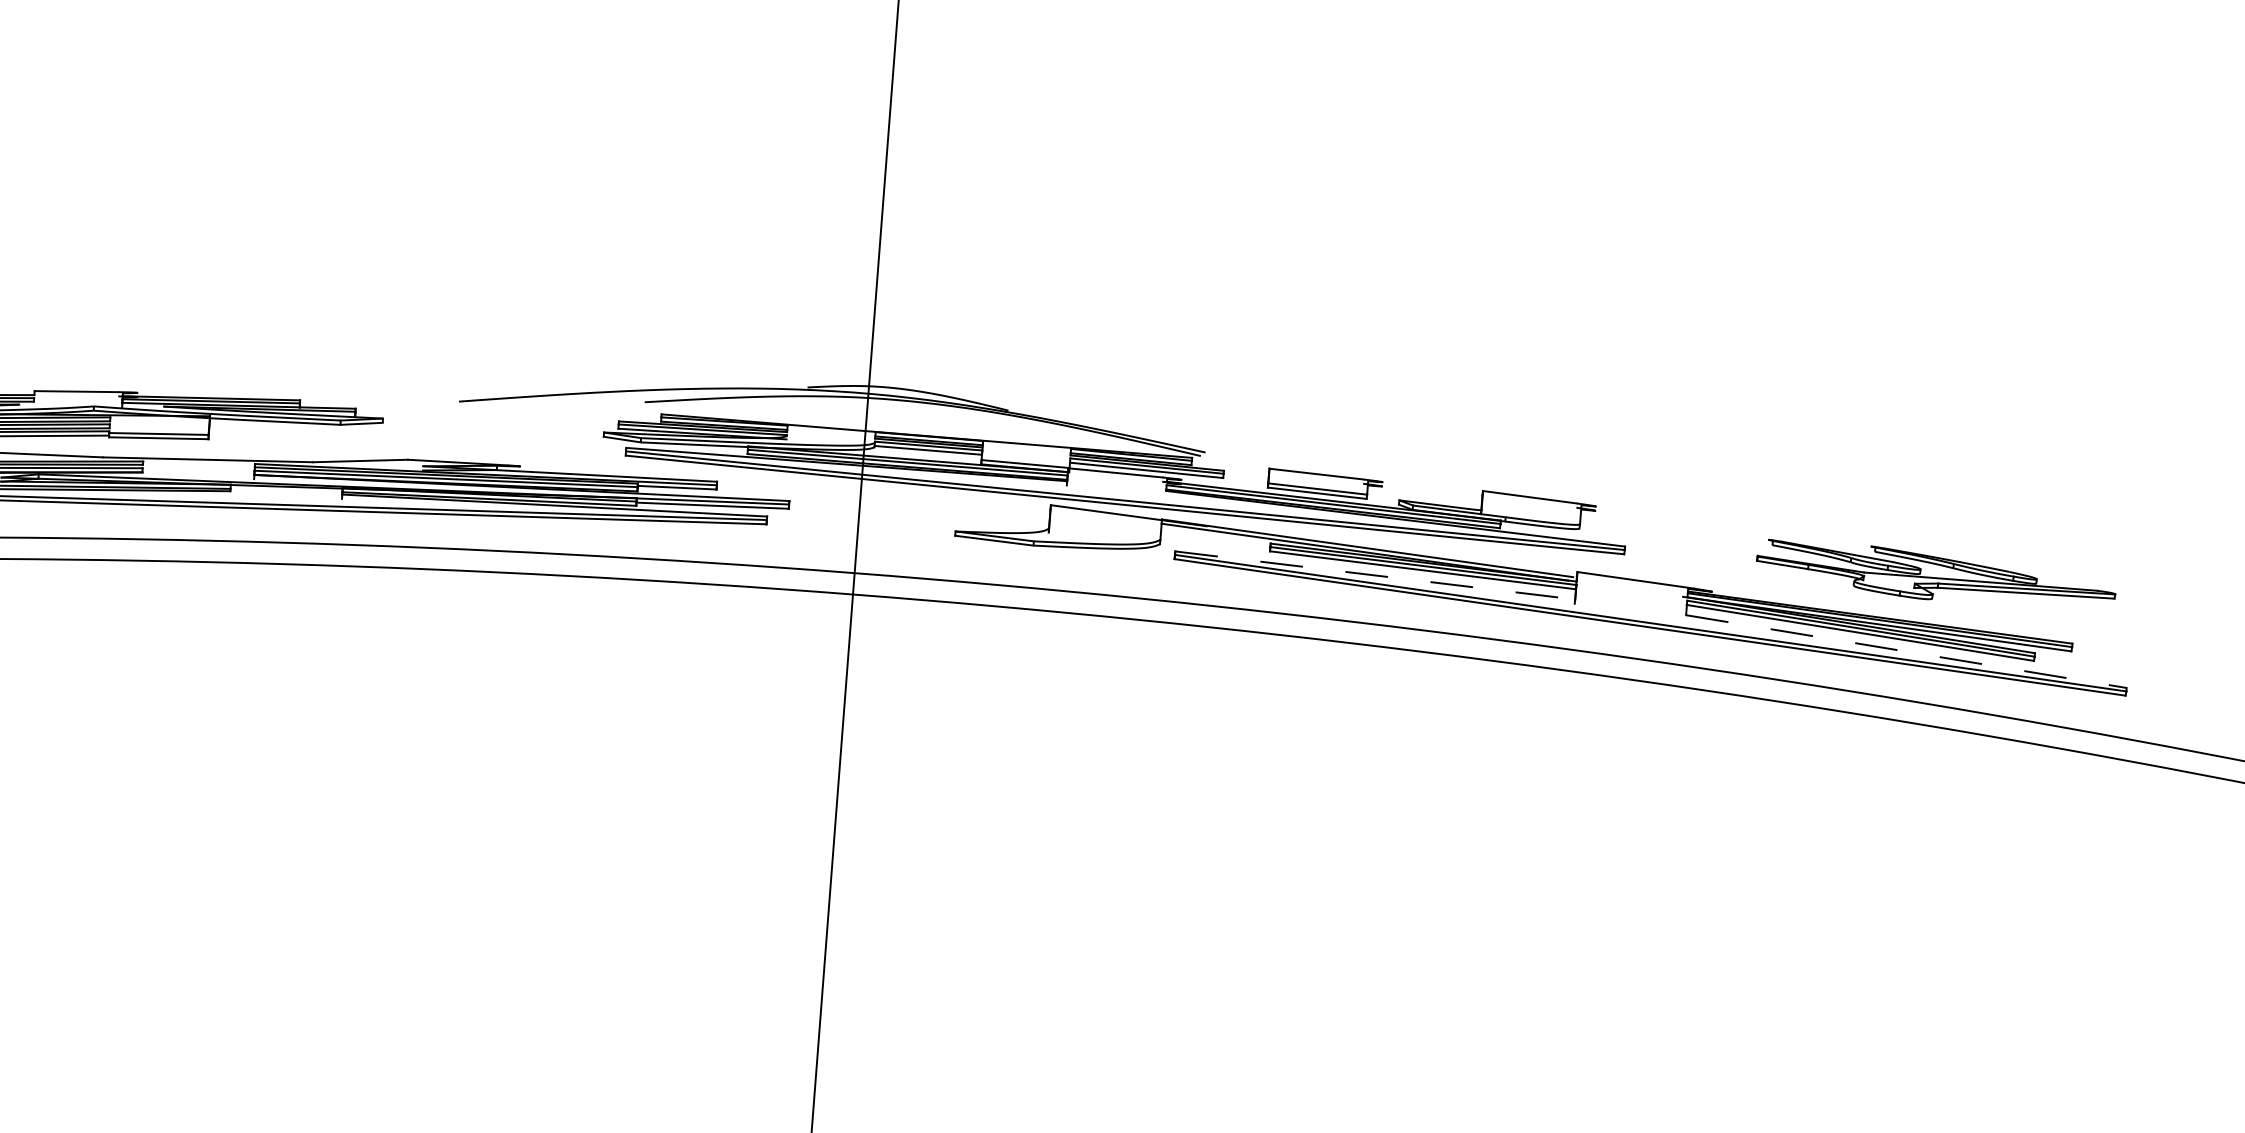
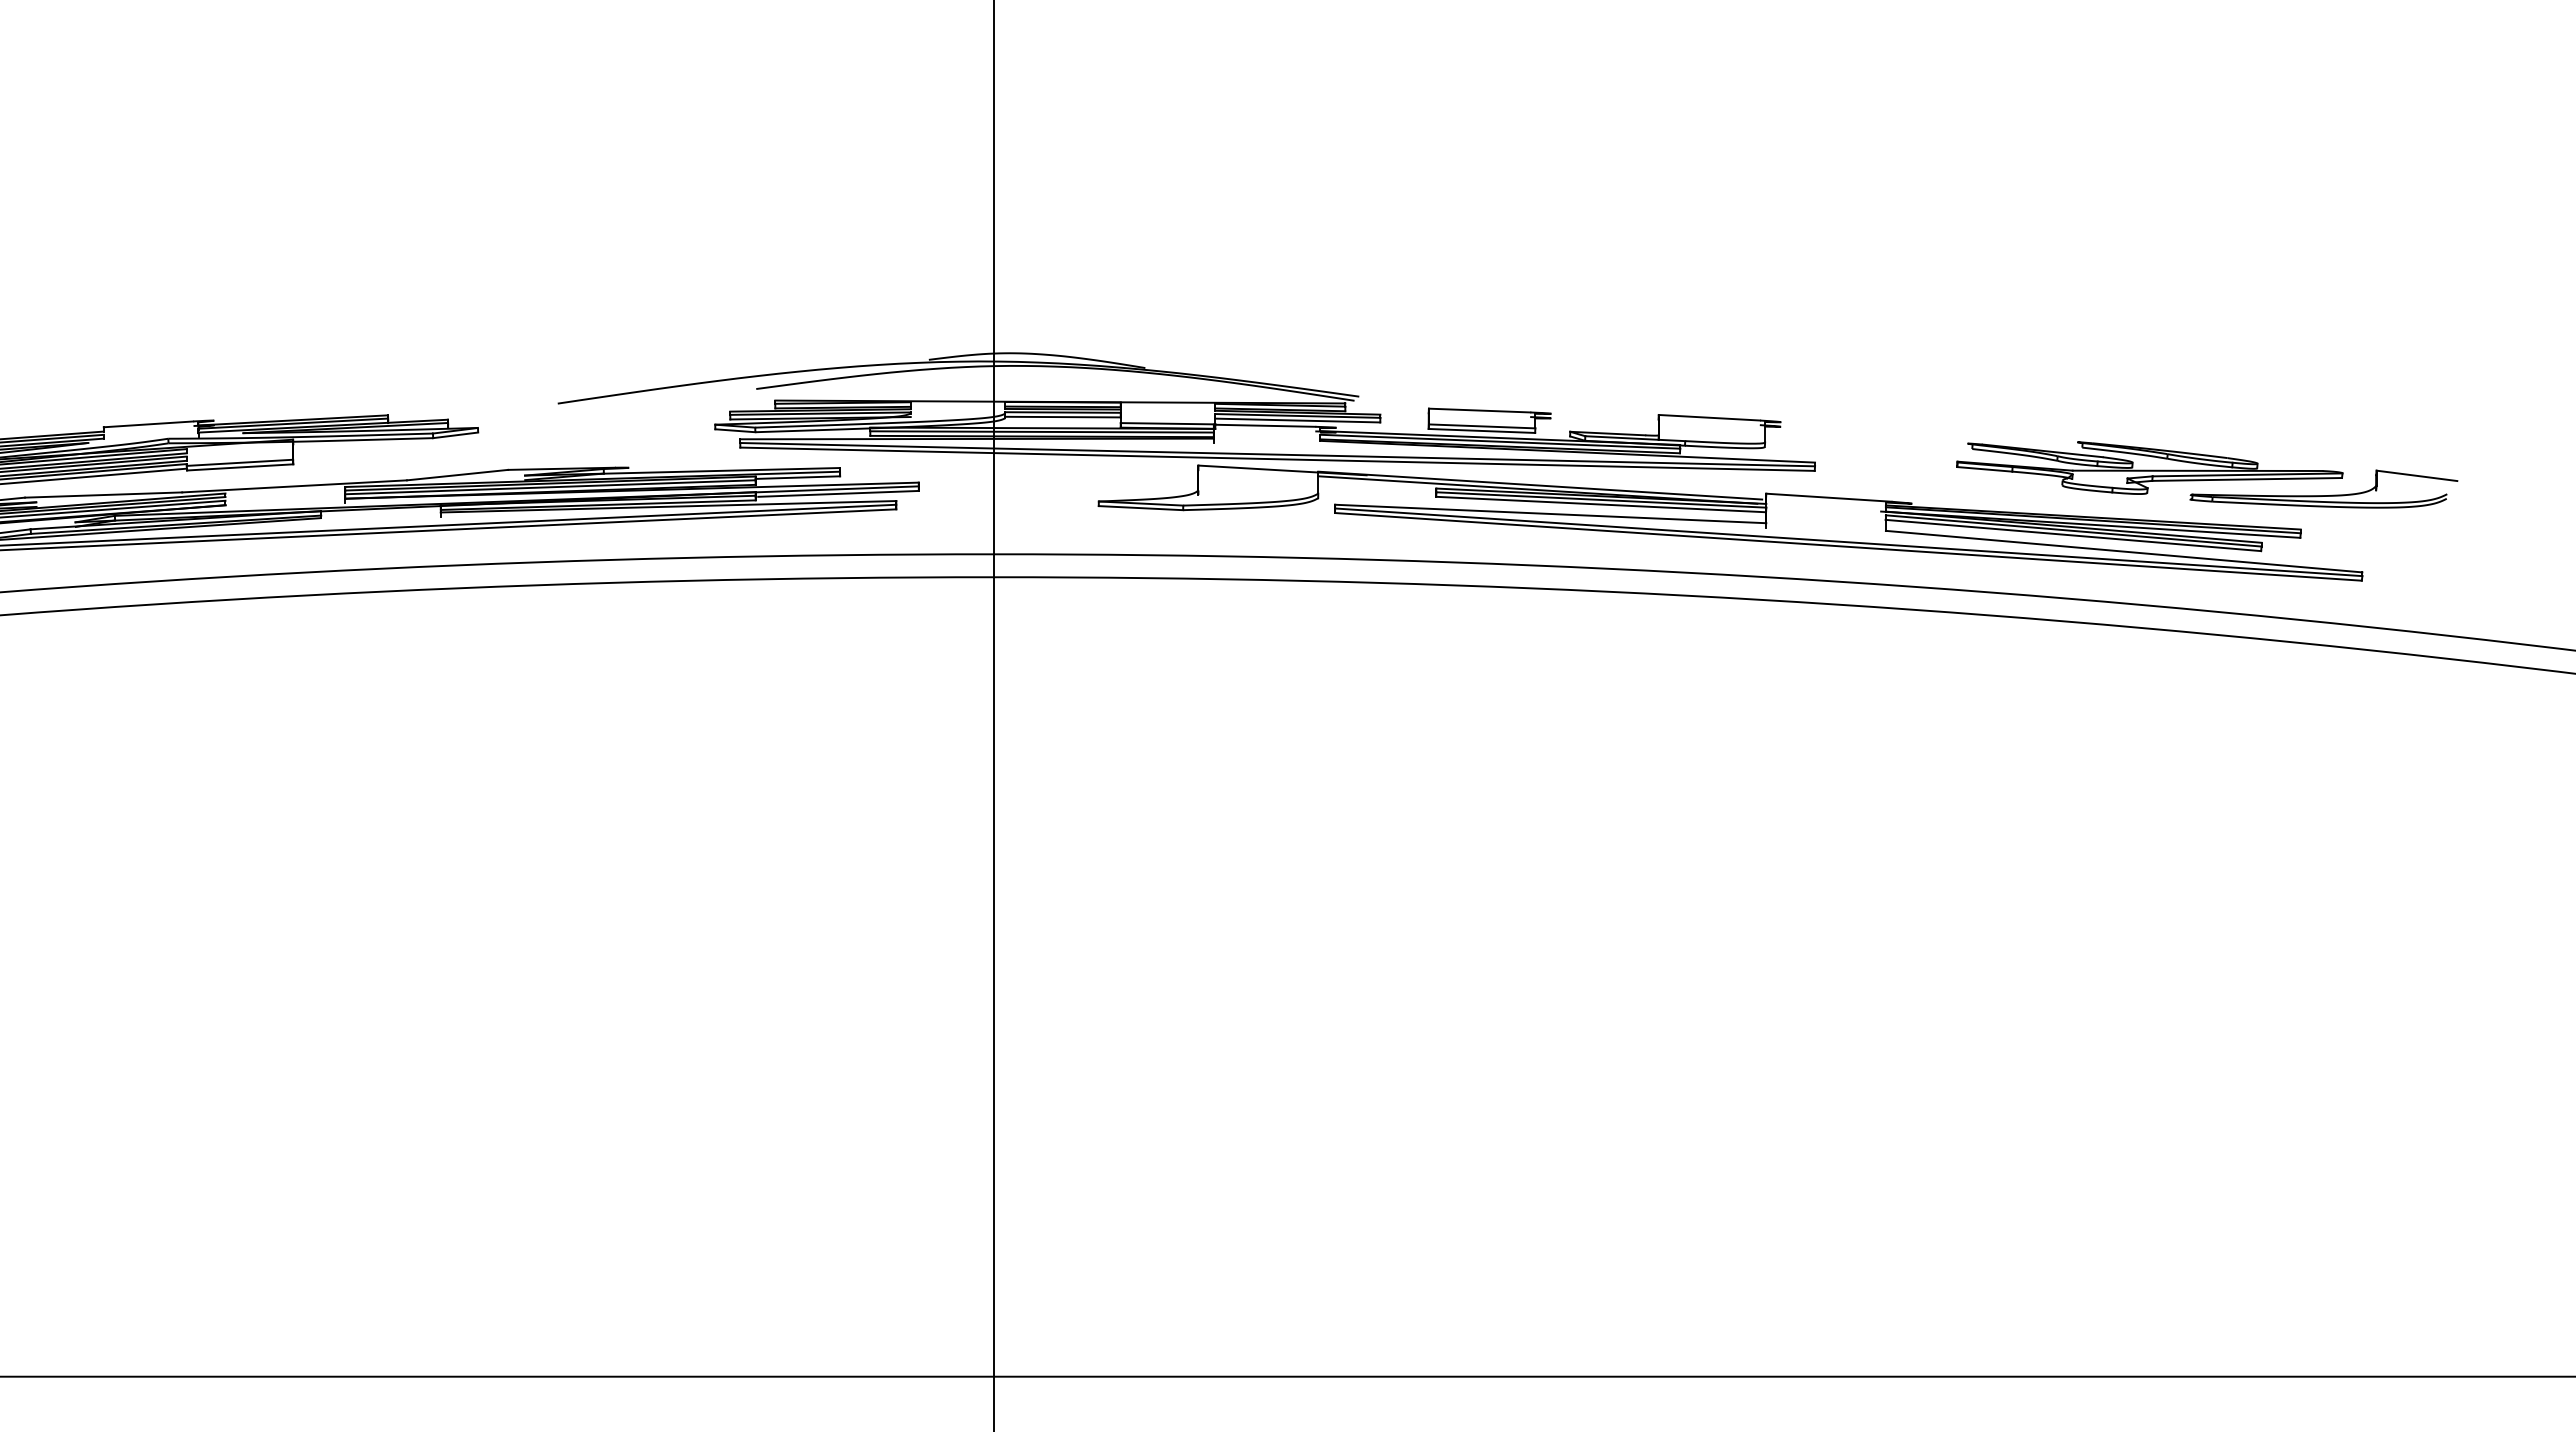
line: (1375, 575) -> (1550, 513), dashed -> solid
part: (2096, 613) -> (2323, 495), added
line: (1906, 651) -> (2124, 551), dashed -> solid

